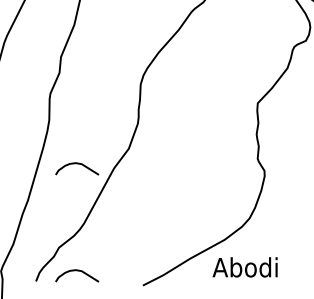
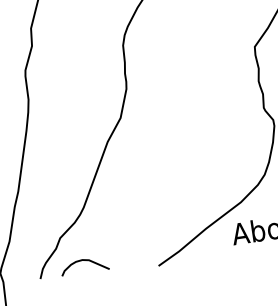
curve: (77, 164) -> (66, 143), removed

